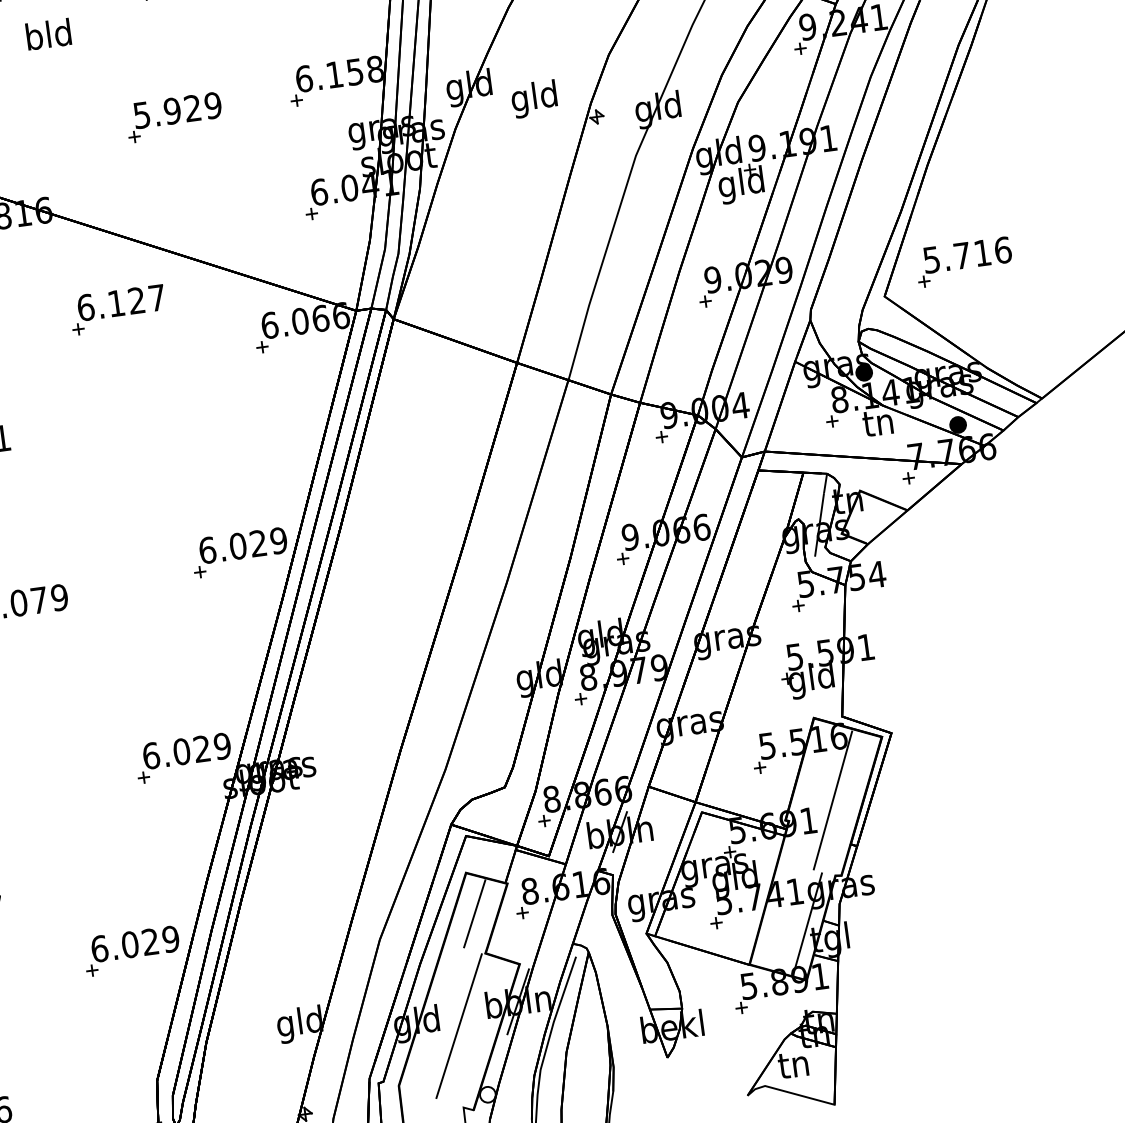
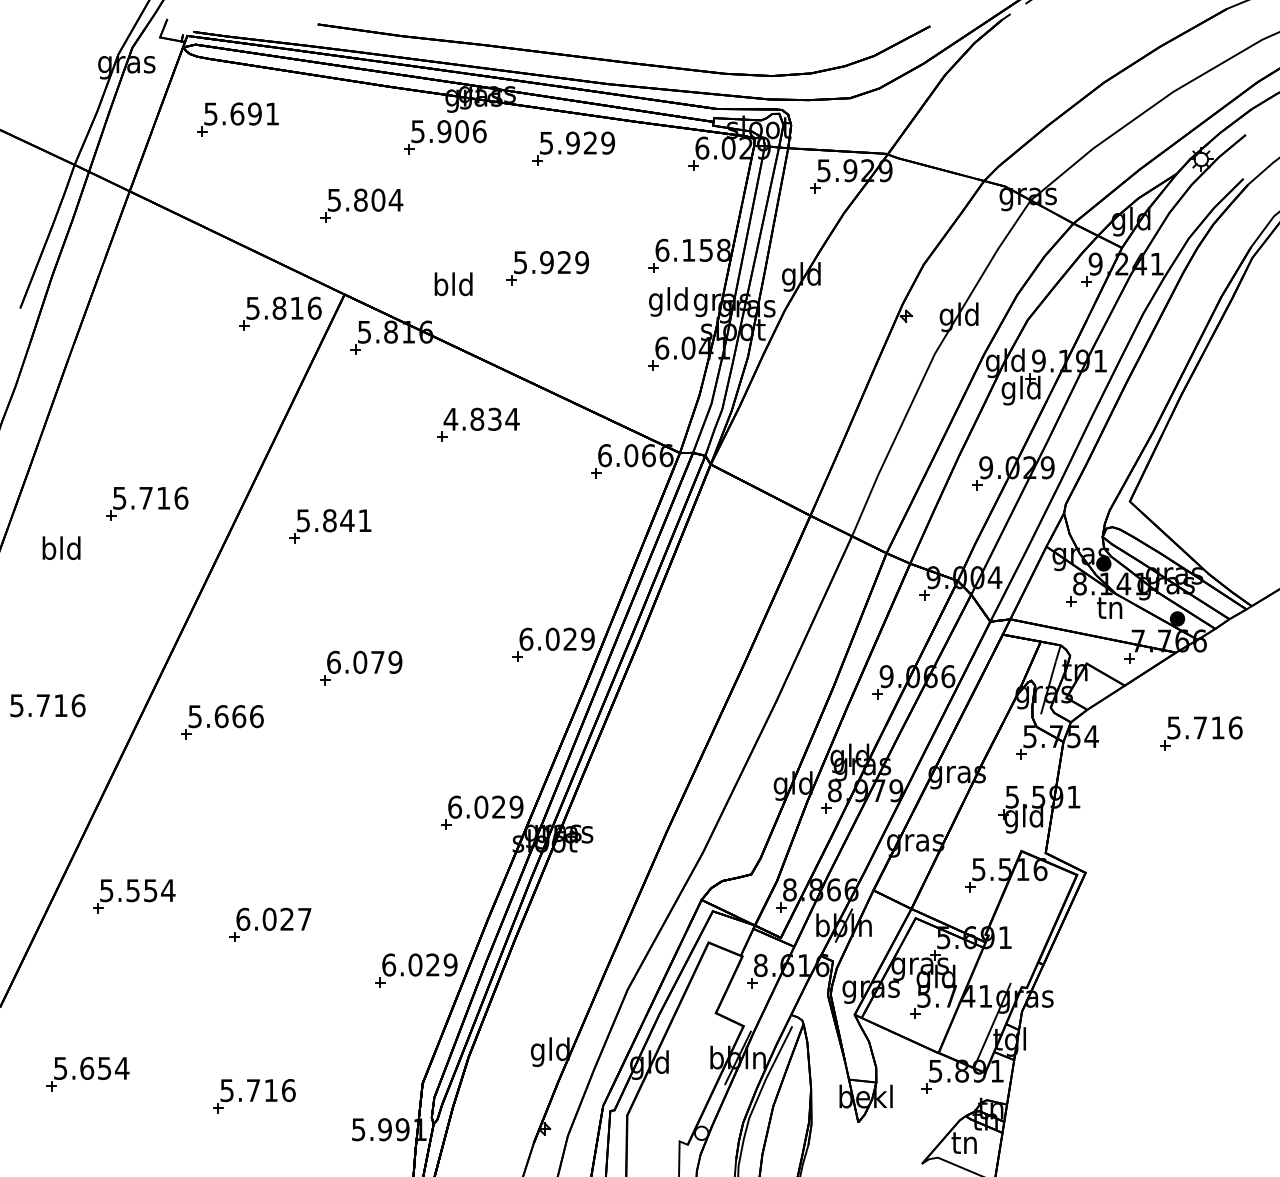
text: (48, 34) -> (453, 284), moved
text: (534, 98) -> (668, 301), moved
part: (964, 262) -> (1201, 733), moved
text: (121, 301) -> (481, 418), 6.127 -> 4.834
line: (833, 799) -> (1028, 922), removed
line: (475, 914) -> (711, 978), removed
line: (458, 1025) -> (684, 1071), removed

